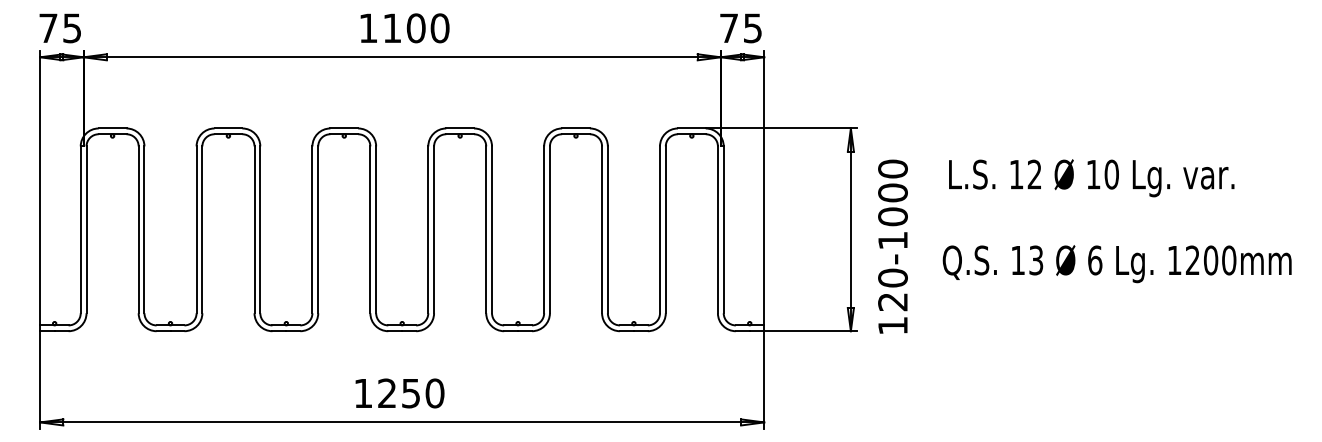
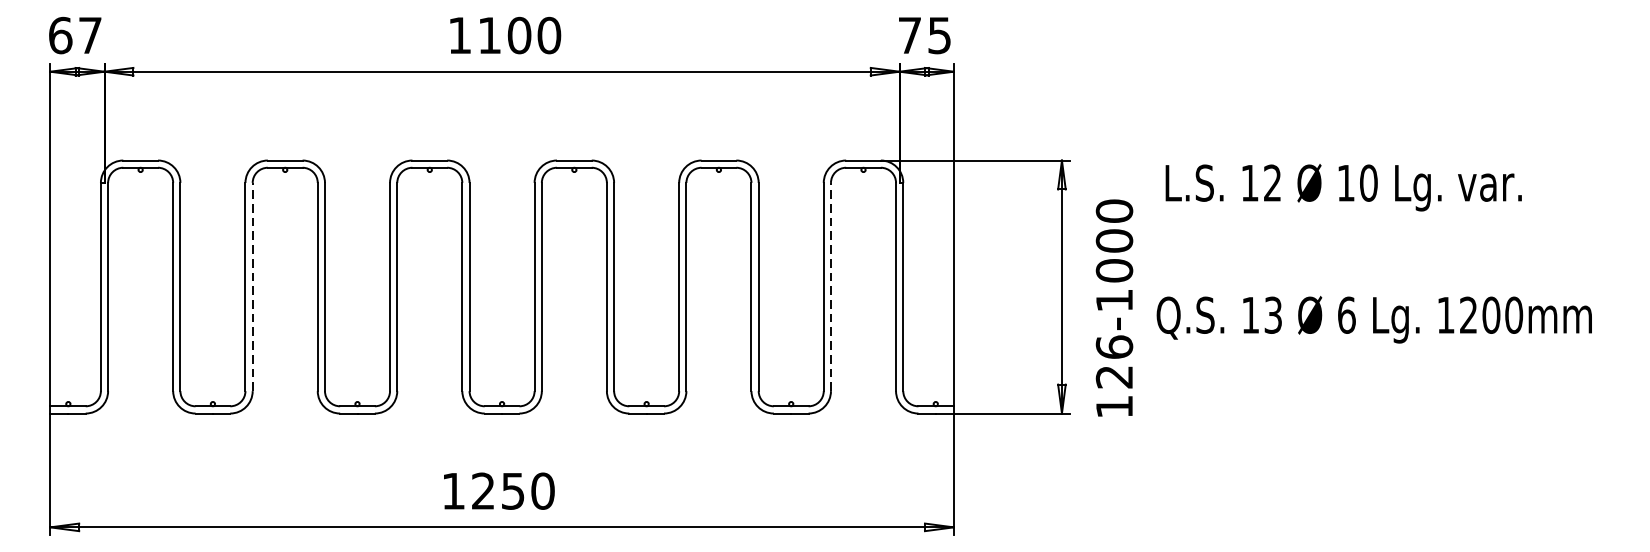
text: (60, 28) -> (75, 35), 75 -> 67
text: (1091, 178) -> (1343, 188), moved
line: (202, 229) -> (252, 286), solid -> dashed
line: (665, 229) -> (830, 286), solid -> dashed
text: (1116, 264) -> (1373, 320), moved
text: (892, 277) -> (1113, 346), 120-1000 -> 126-1000

